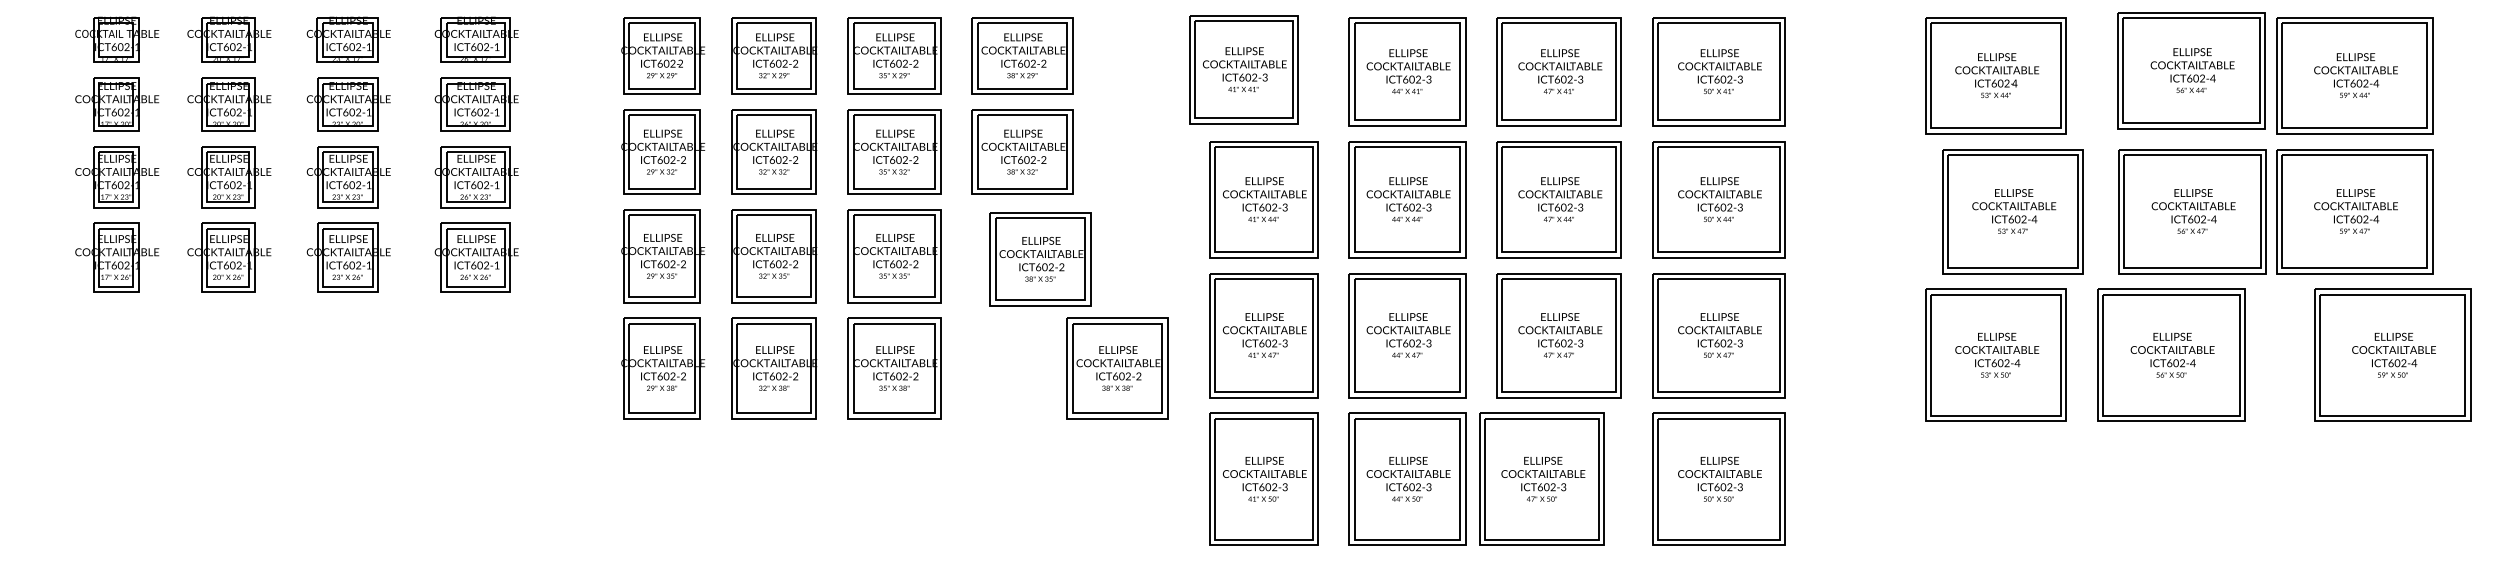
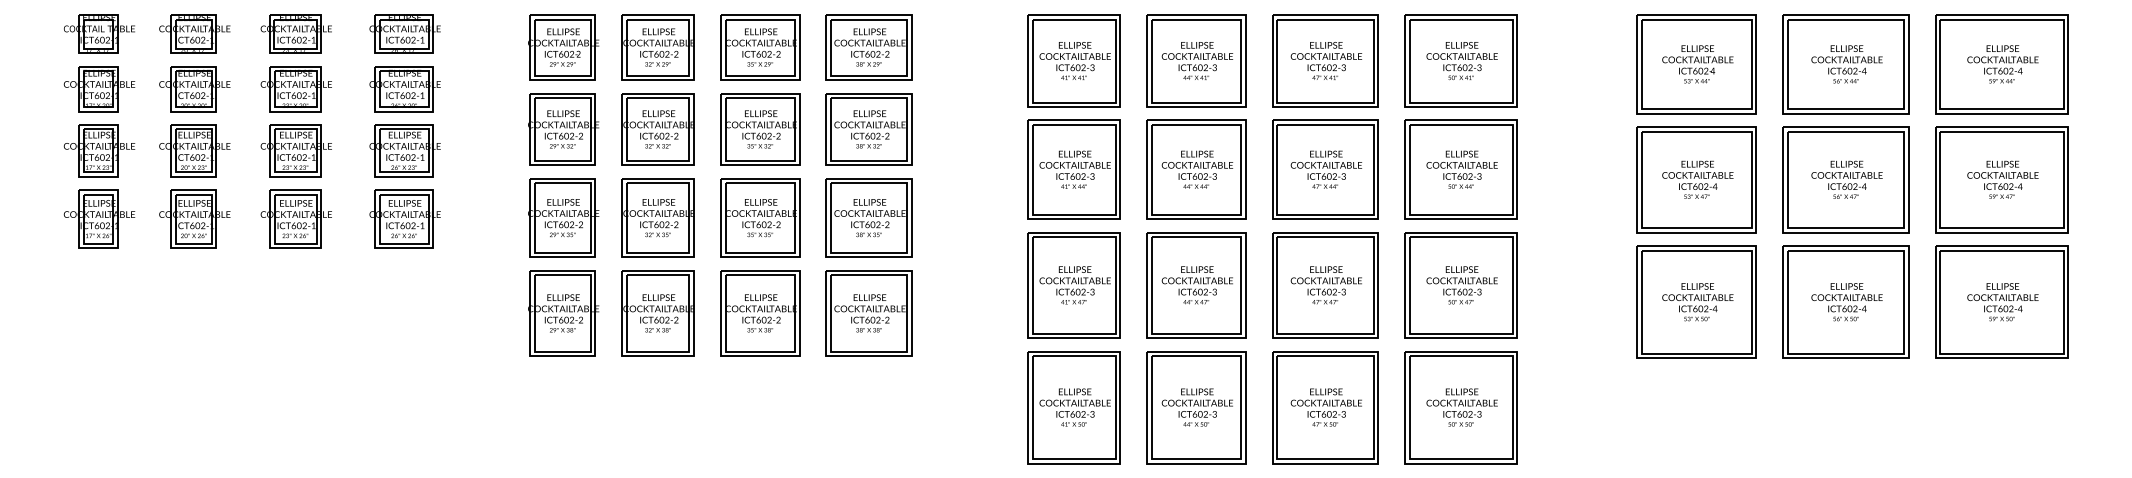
part: (1243, 69) -> (1074, 60), moved
part: (2191, 70) -> (1846, 64), moved
part: (2012, 211) -> (1696, 179), moved
part: (2192, 211) -> (1846, 179), moved
part: (1040, 259) -> (869, 218), moved
part: (2392, 354) -> (2001, 301), moved
part: (1117, 368) -> (869, 313), moved
part: (1541, 478) -> (1324, 406), moved

